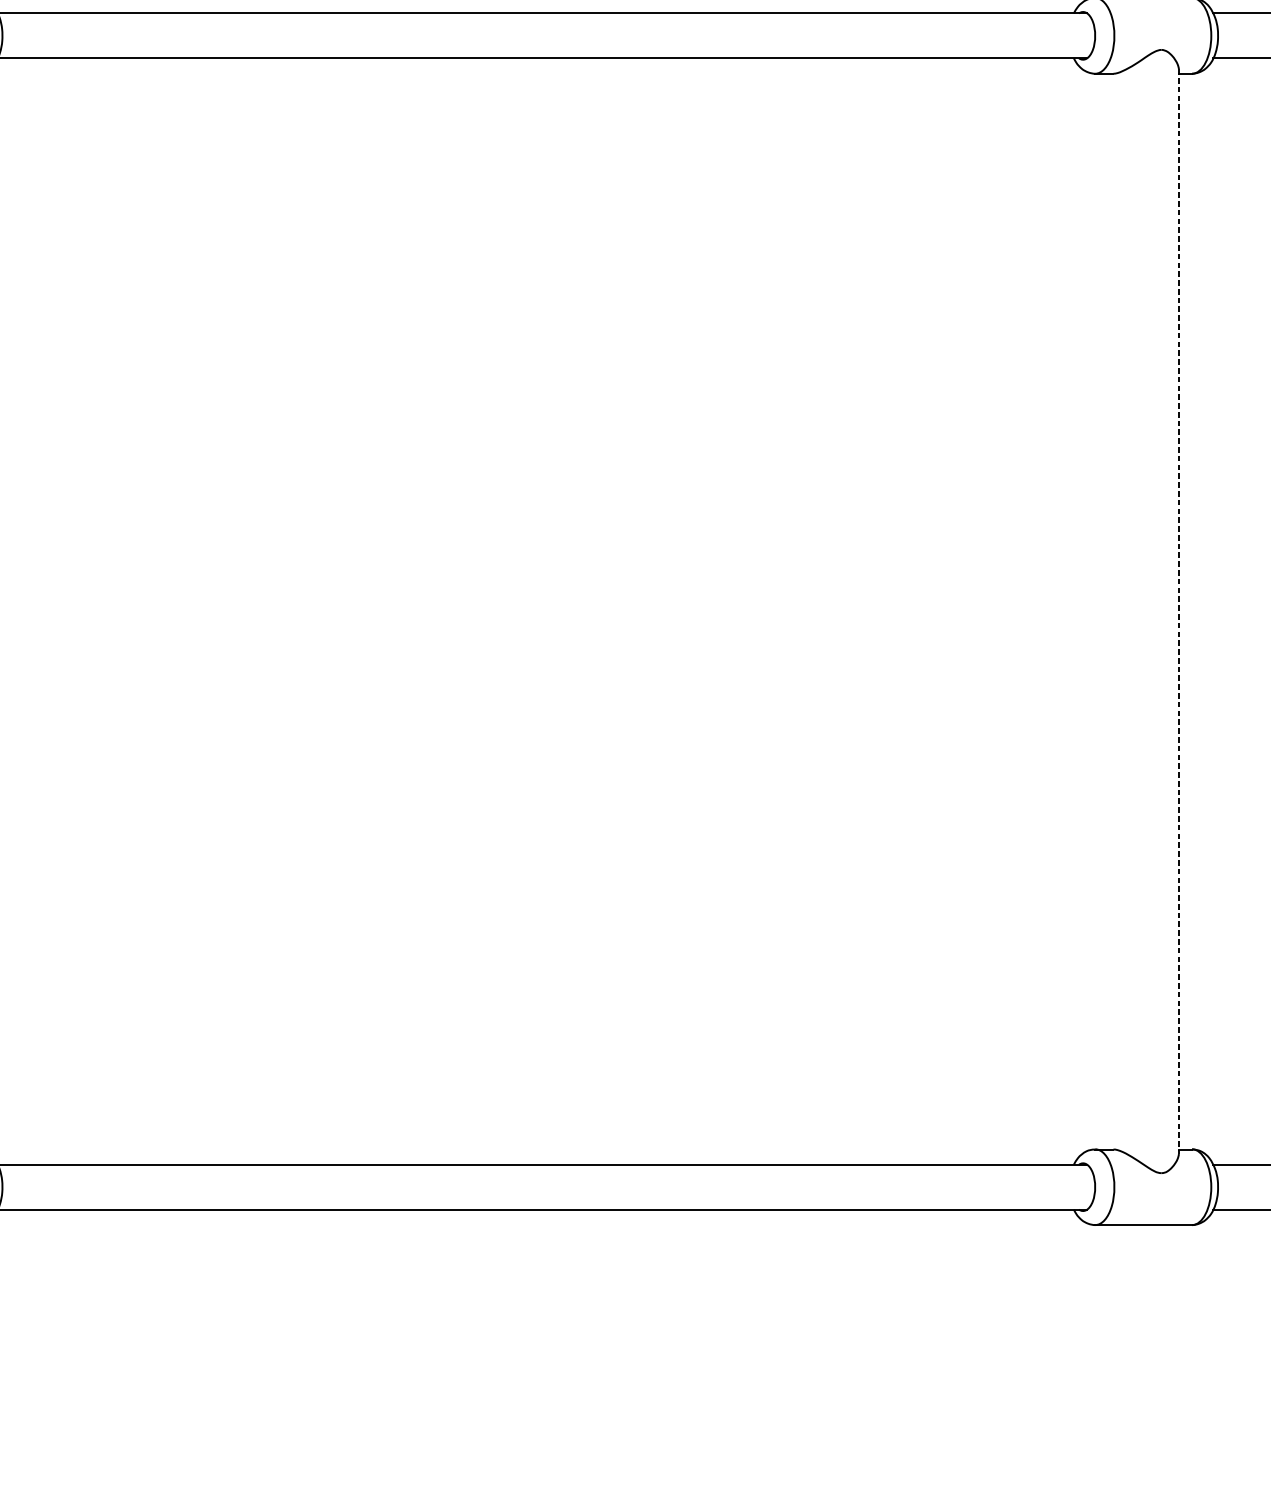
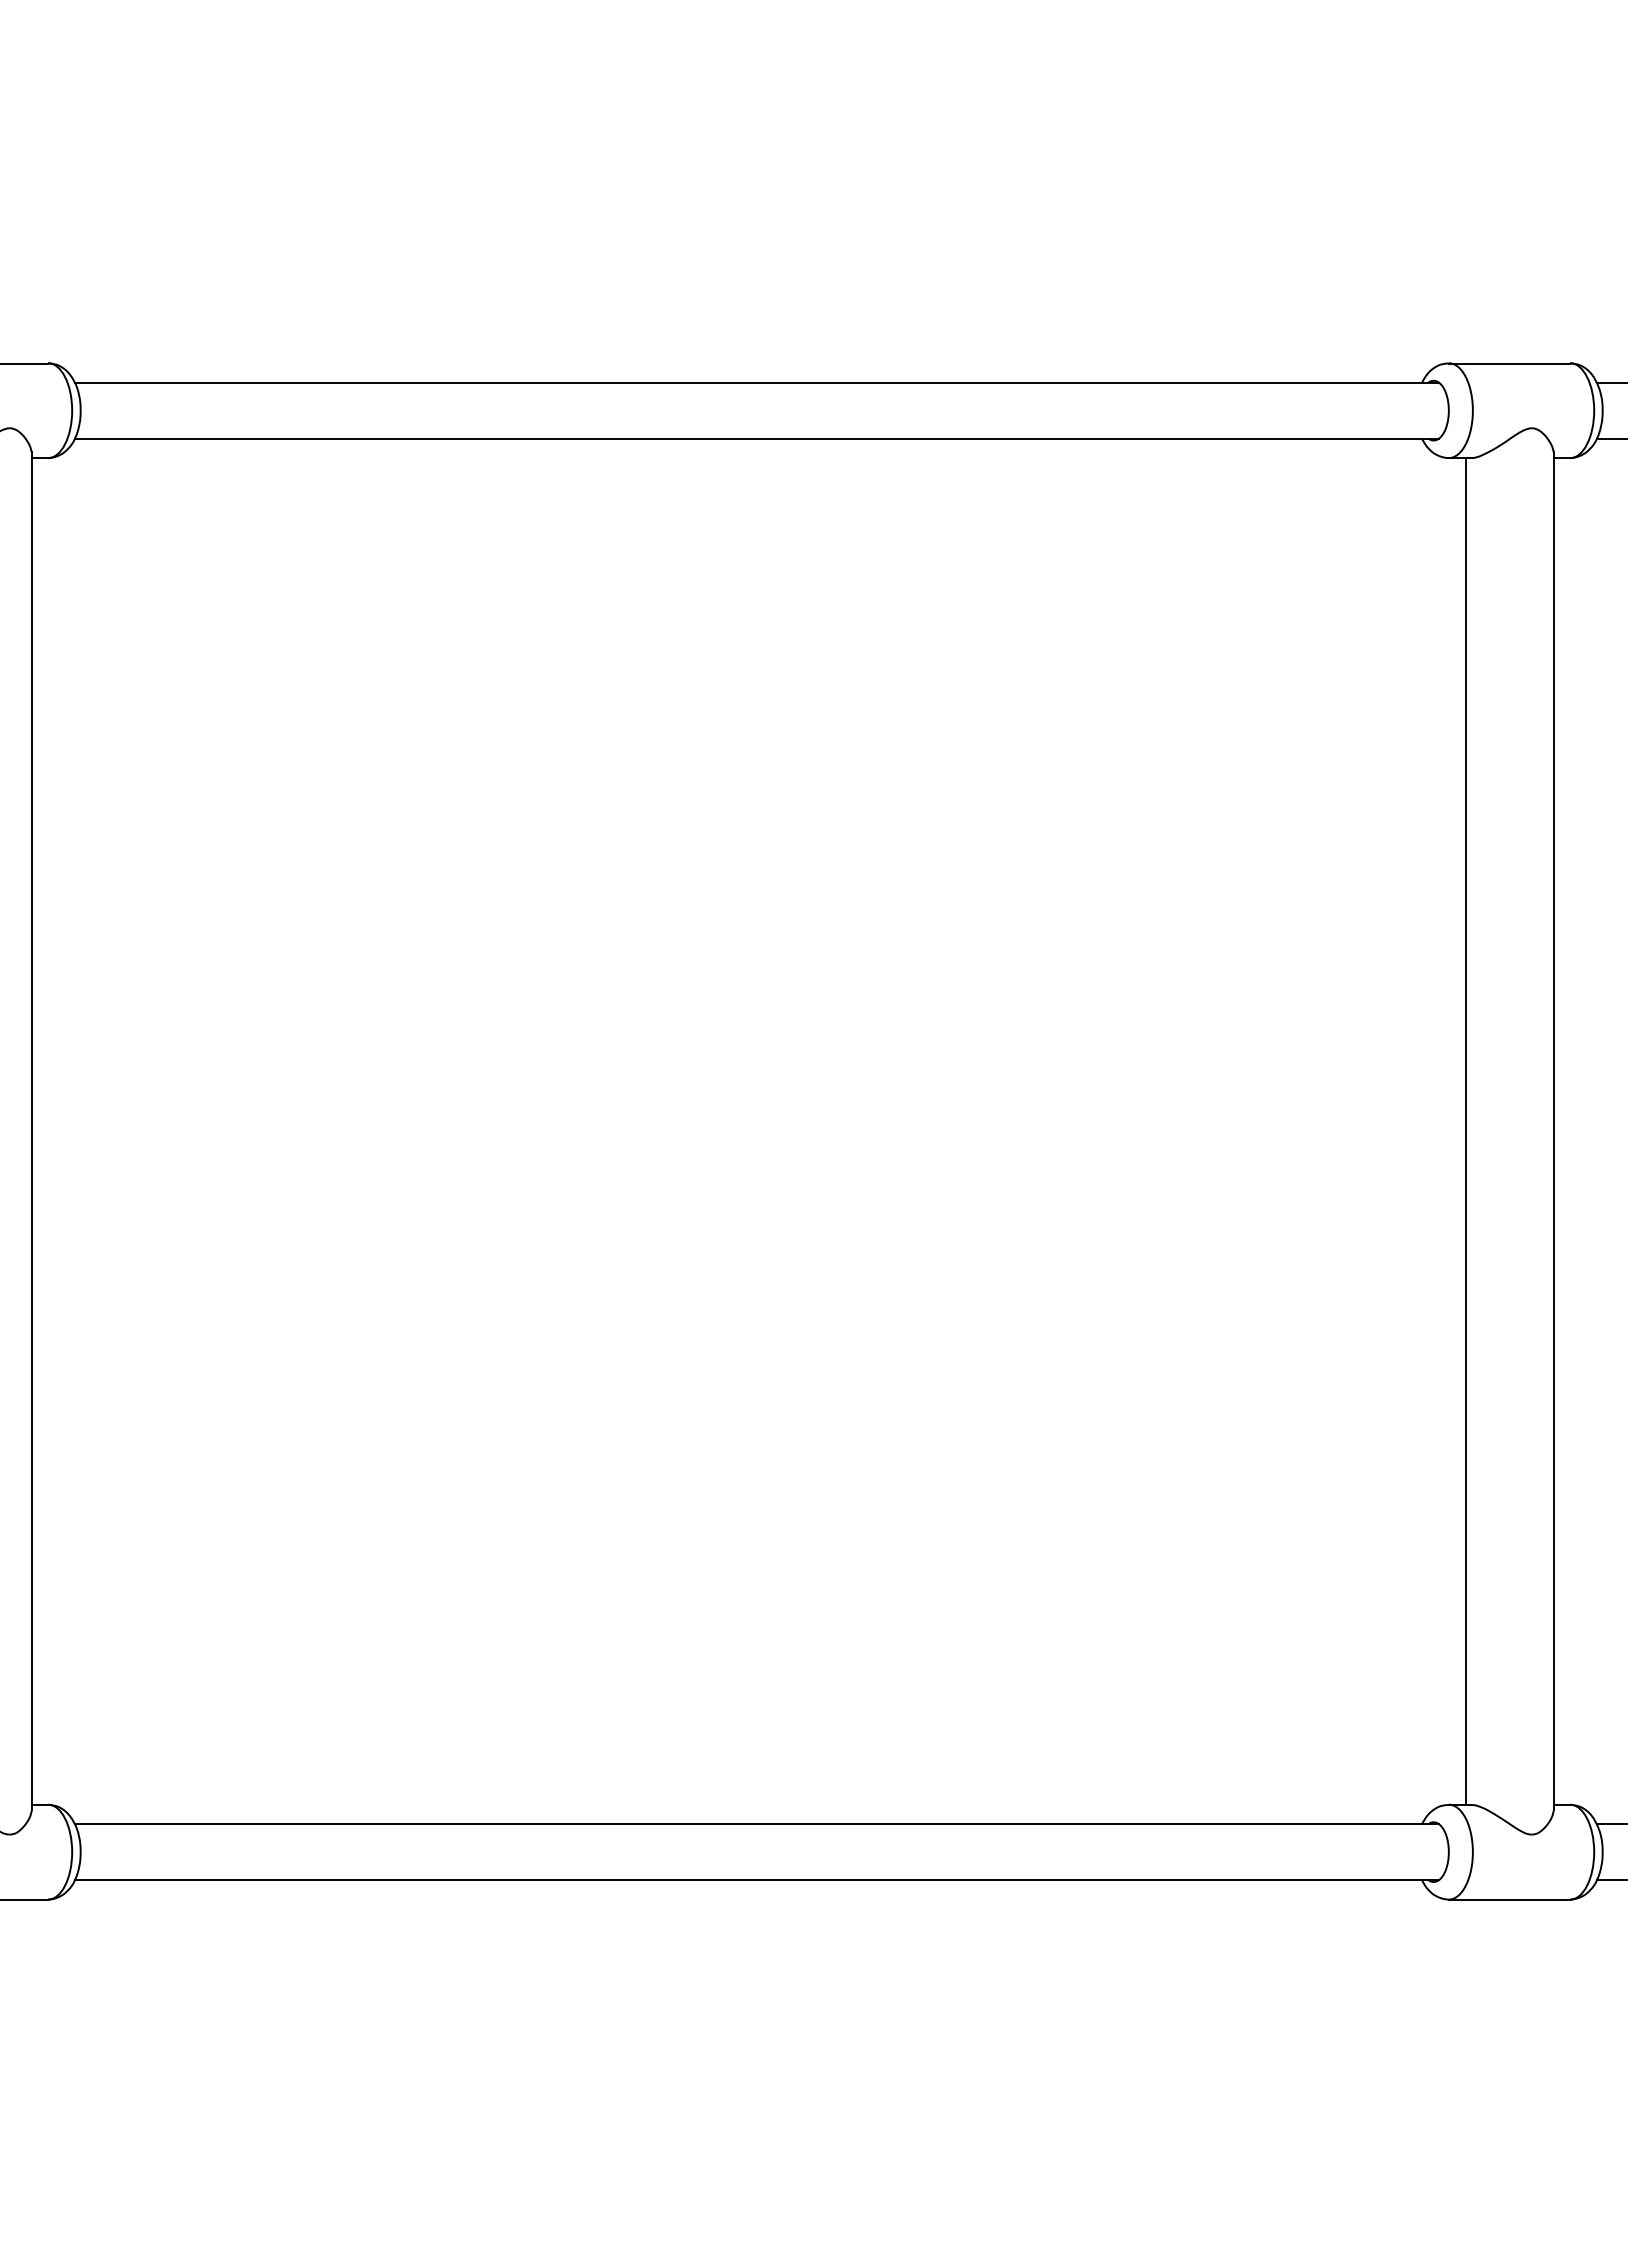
line: (1108, 611) -> (1465, 1131), added
line: (1178, 611) -> (1553, 1131), dashed -> solid

